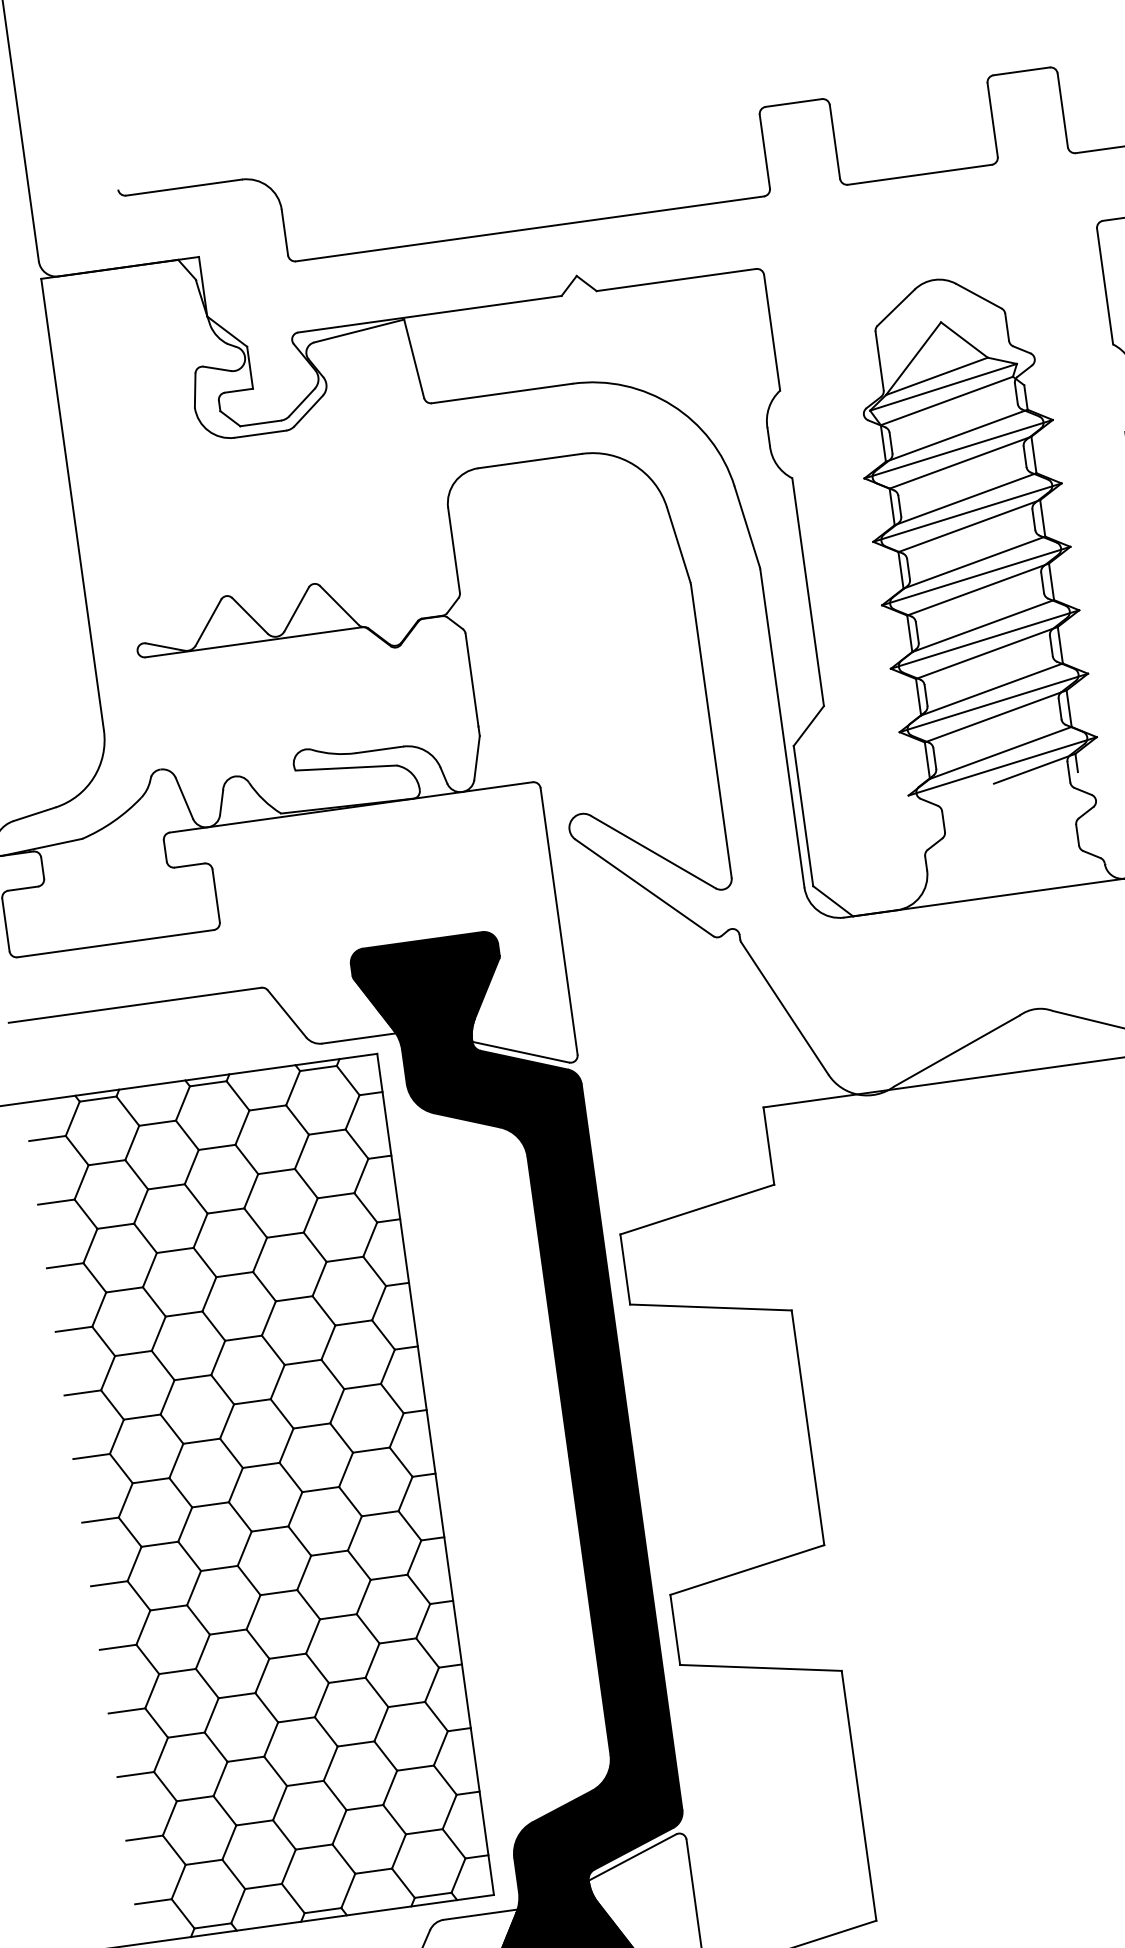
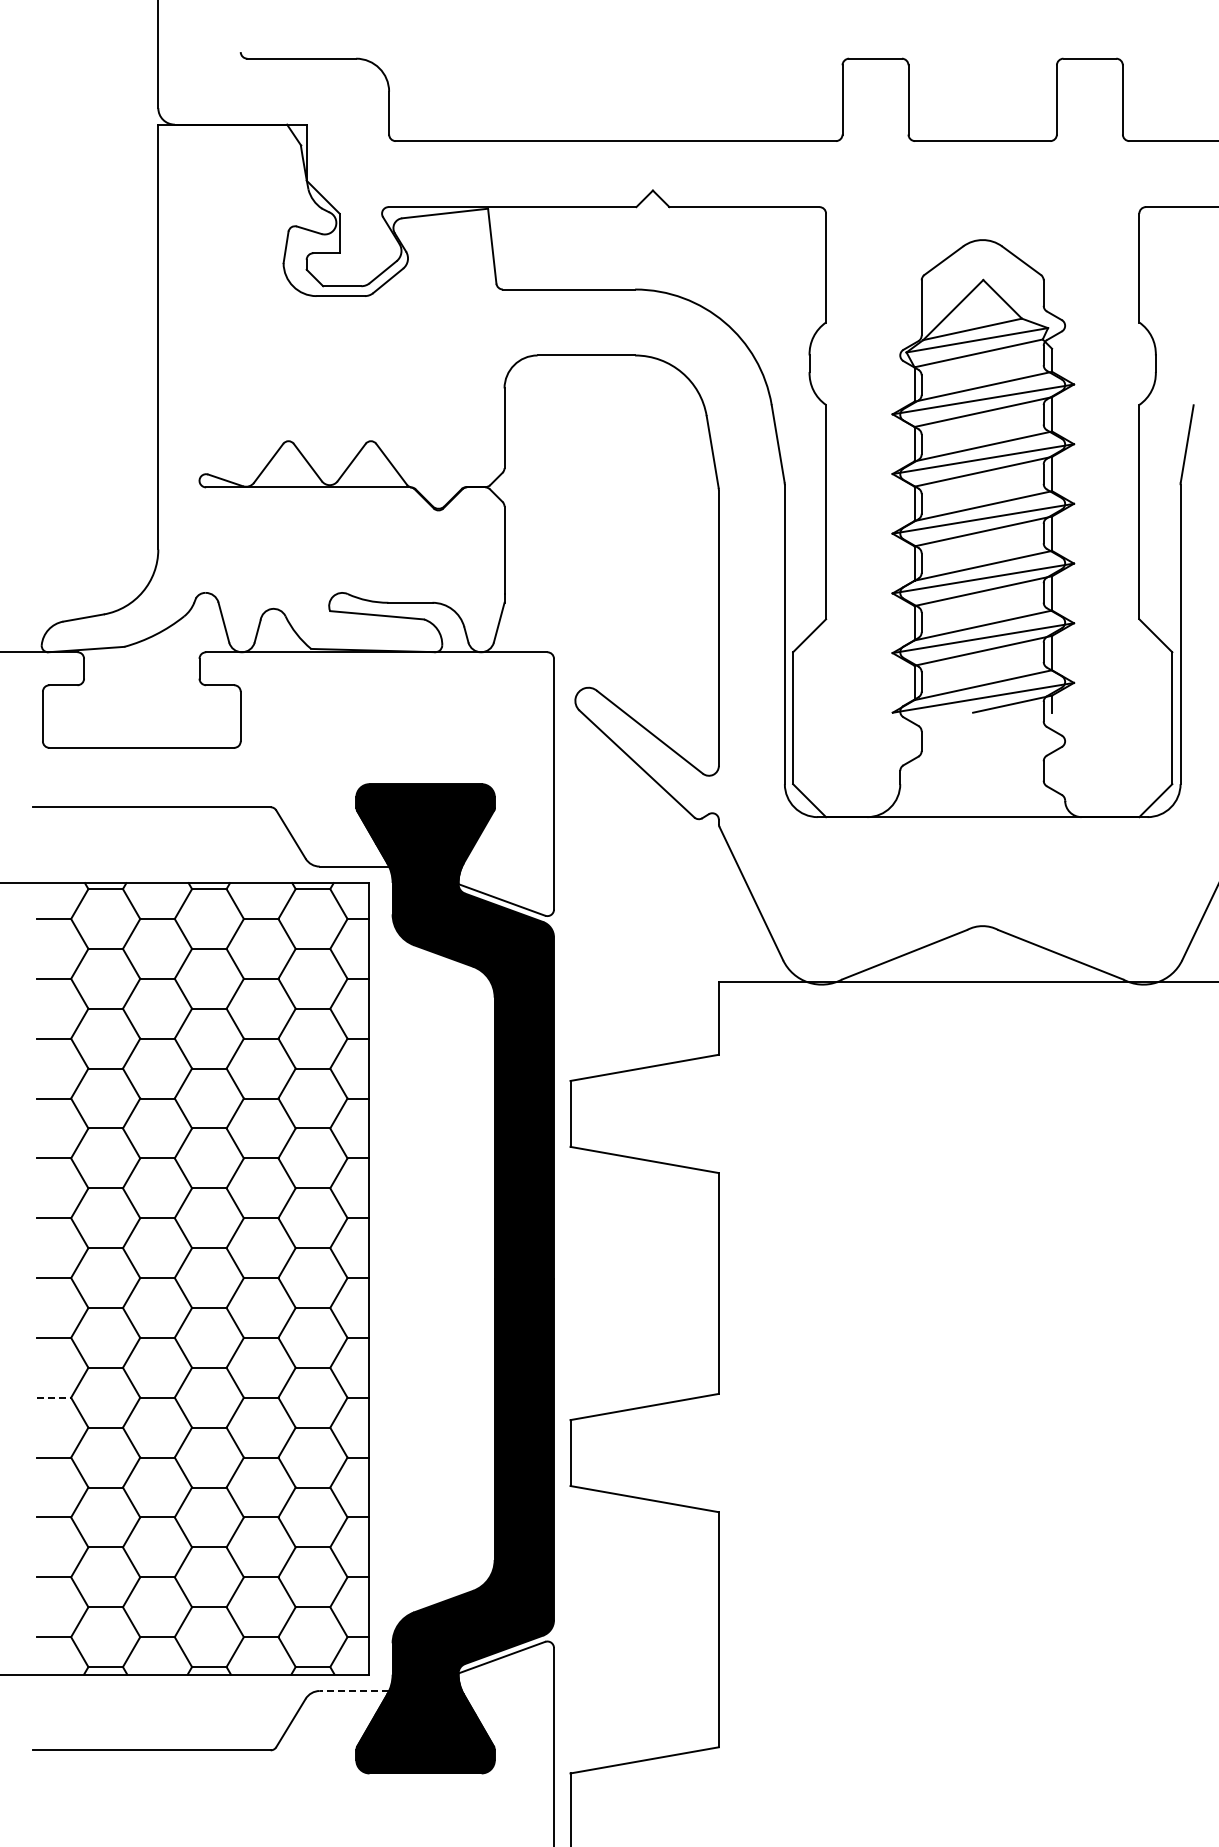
line: (118, 1646) -> (54, 1397), solid -> dashed
line: (480, 1915) -> (354, 1691), solid -> dashed

